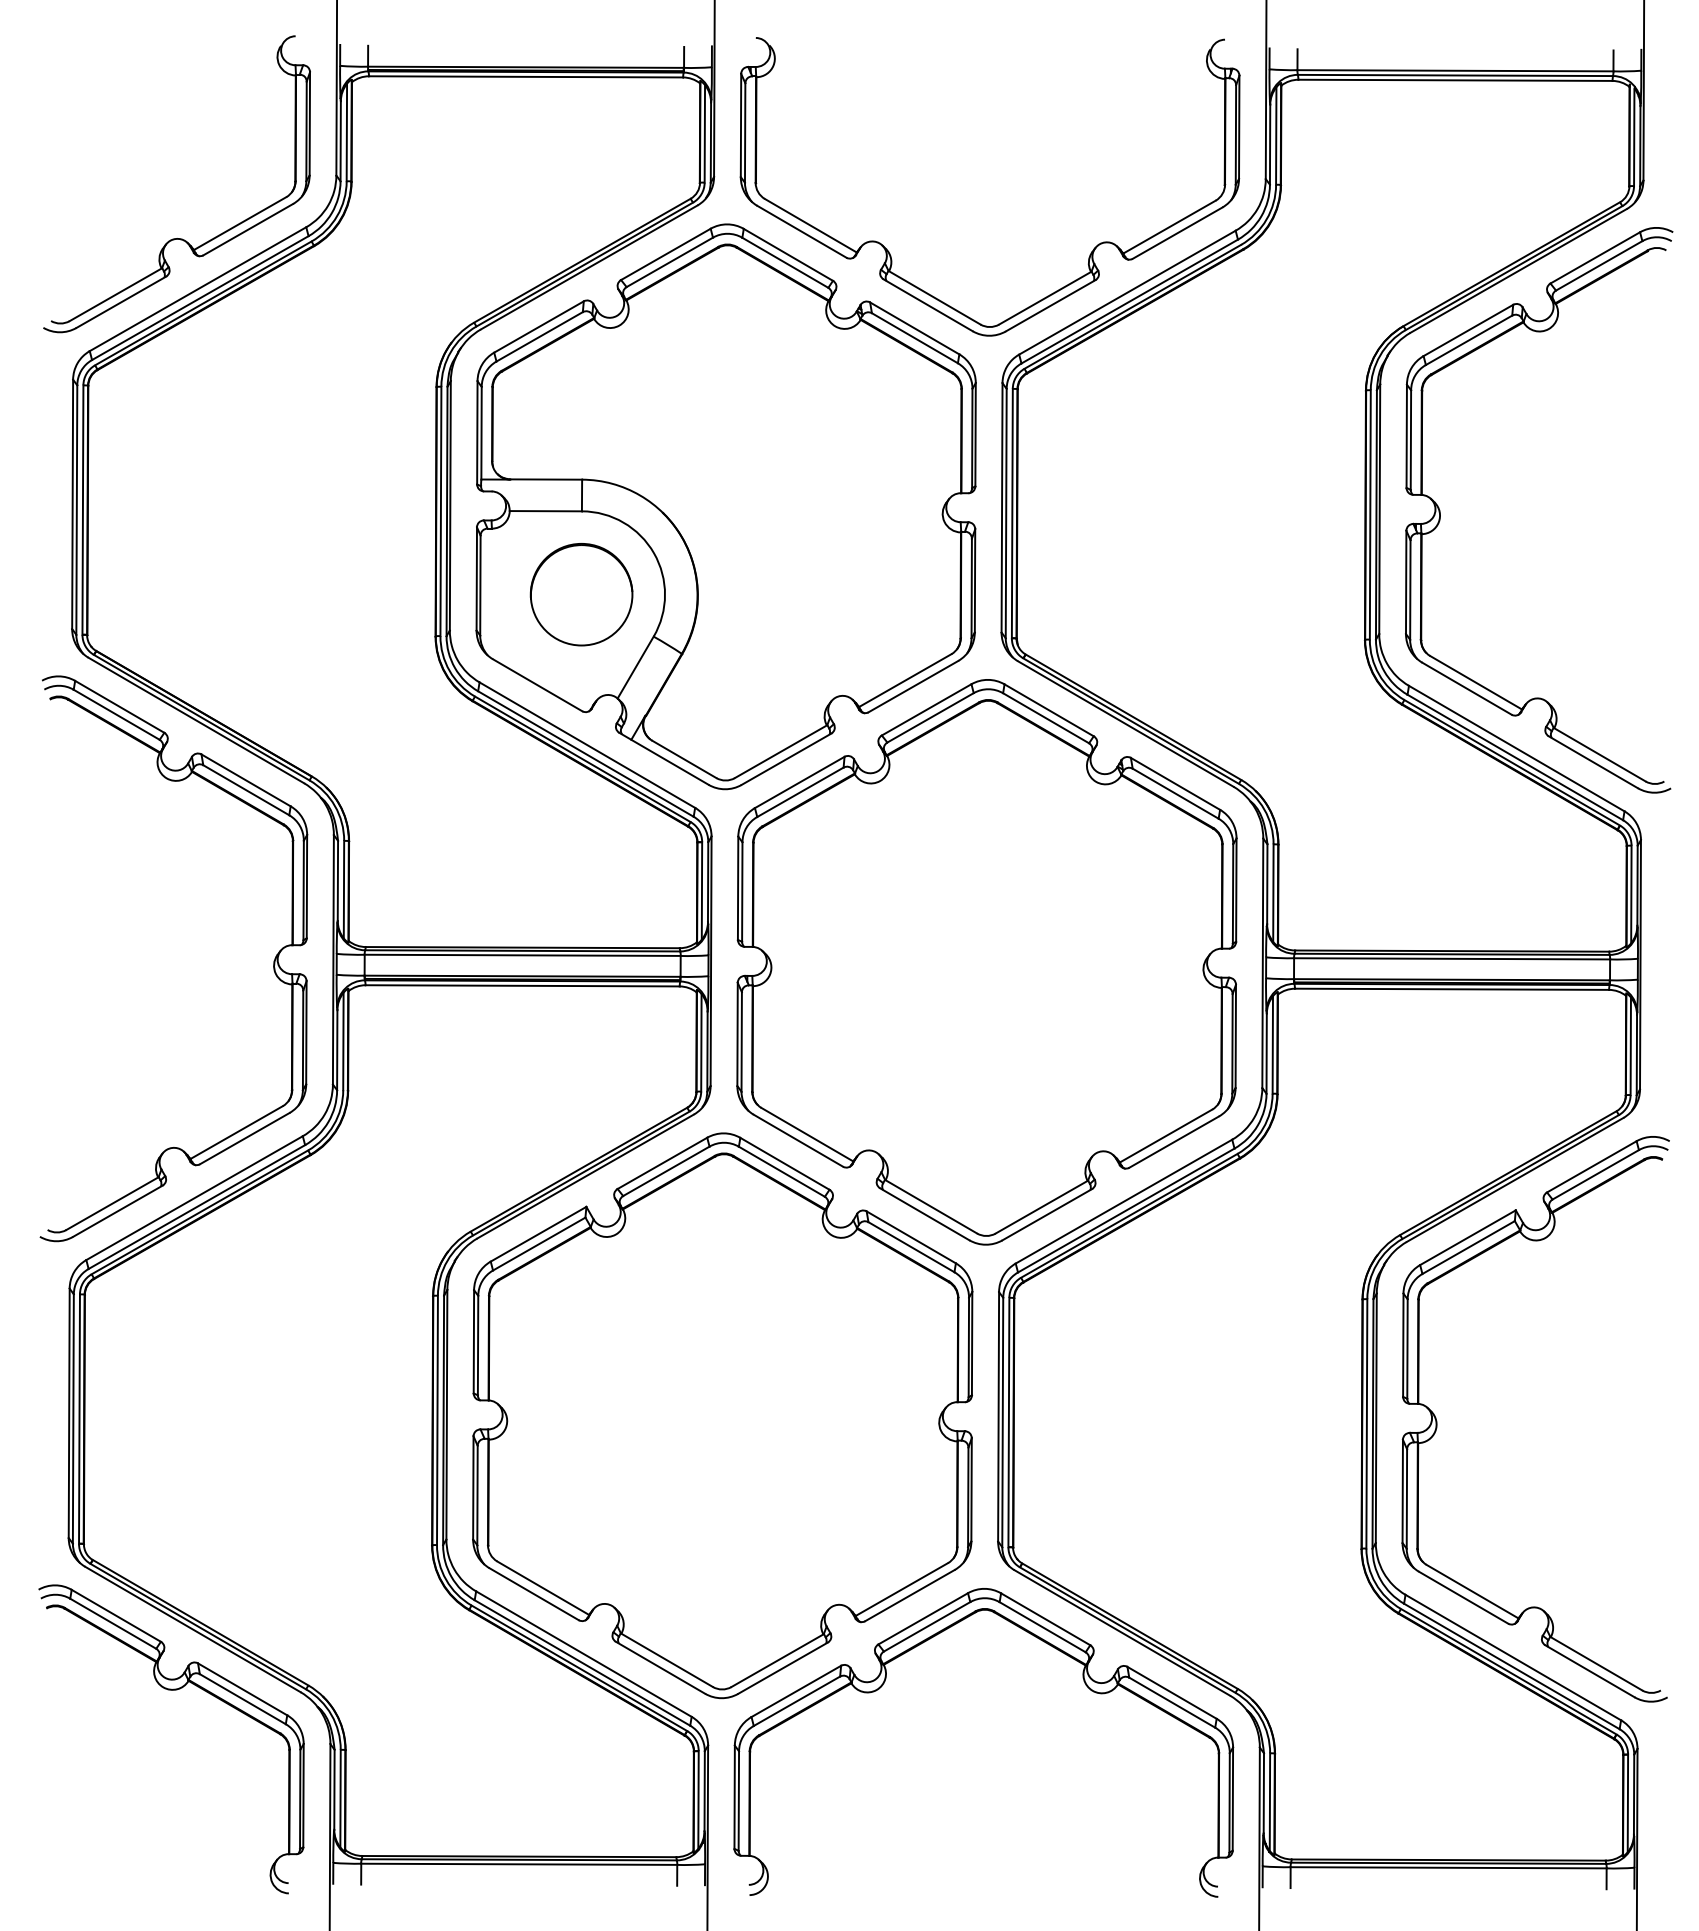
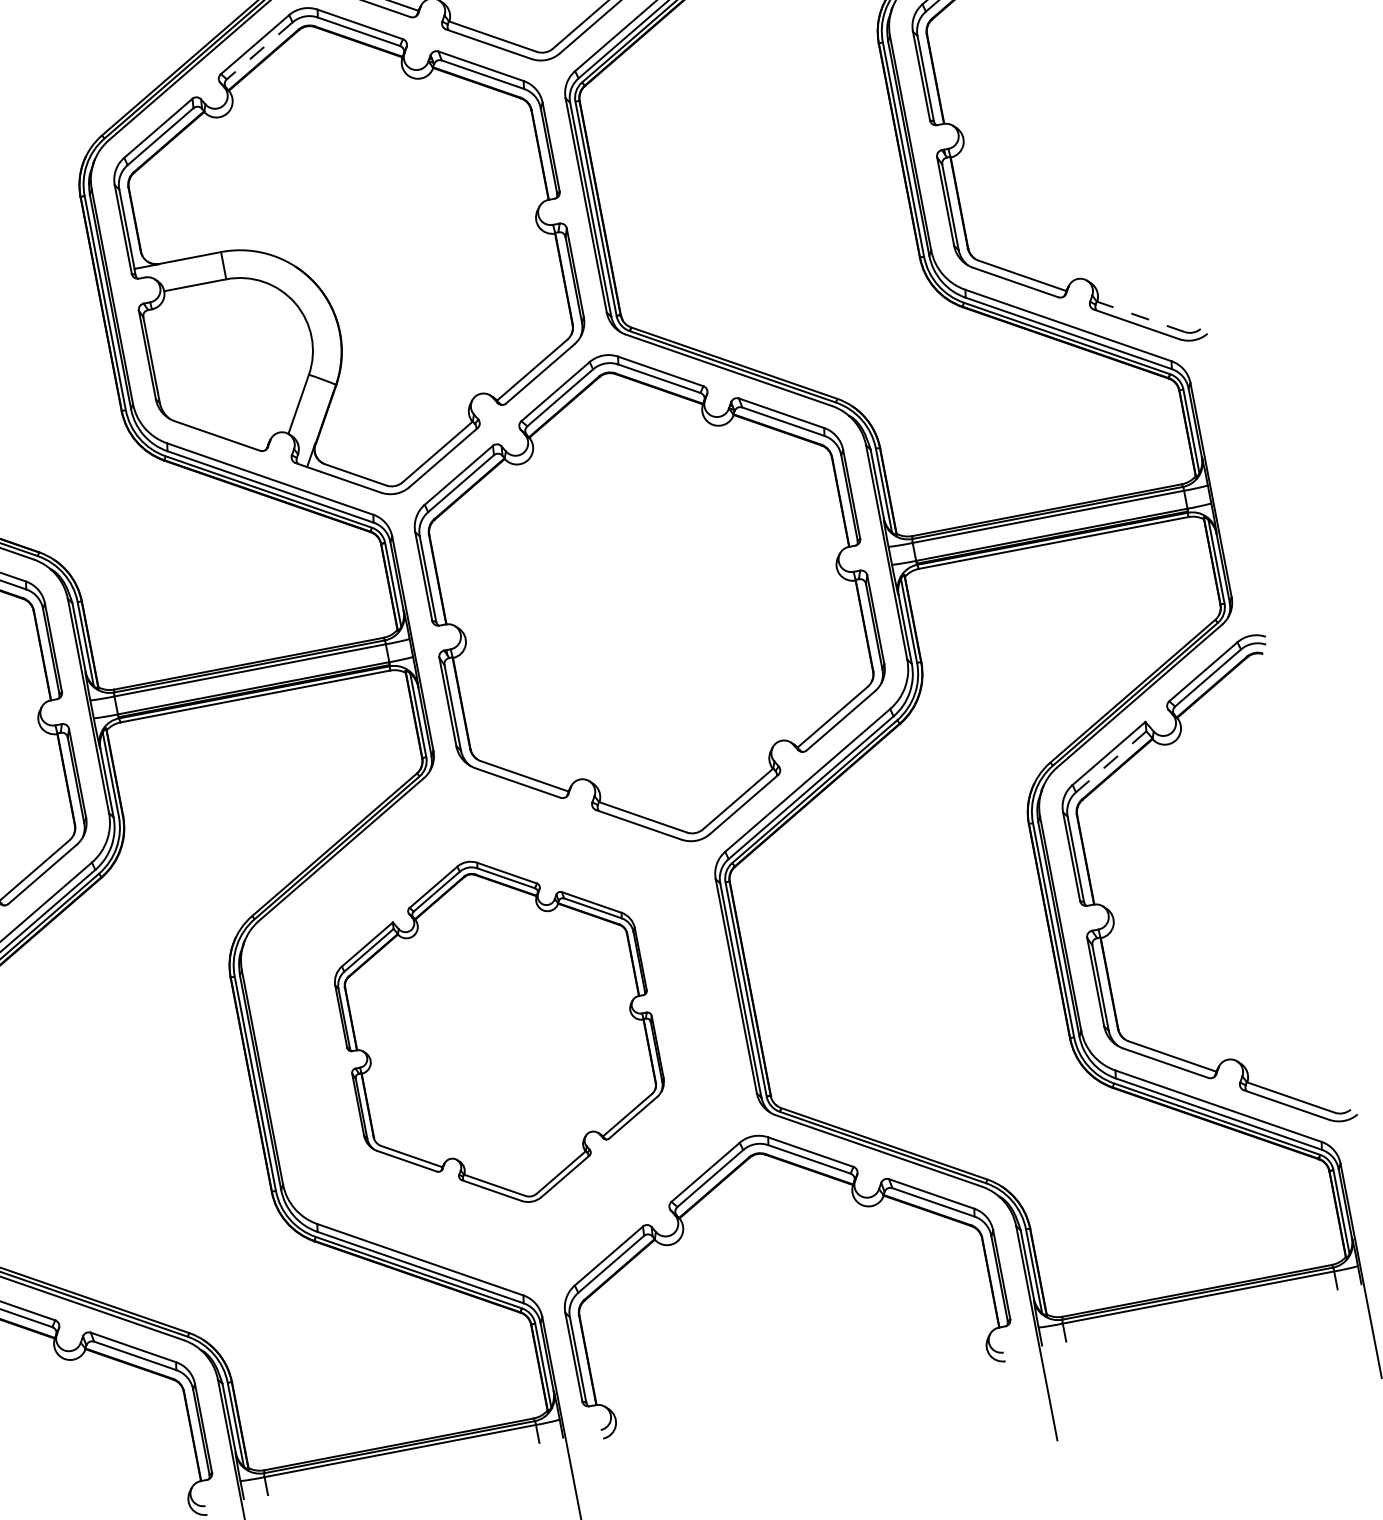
line: (669, 262) -> (259, 51), solid -> dashed
part: (581, 594) -> (239, 350), removed
line: (1599, 754) -> (1140, 316), solid -> dashed
line: (1468, 1247) -> (1111, 761), solid -> dashed
part: (722, 1415) -> (499, 1031), size x0.7

